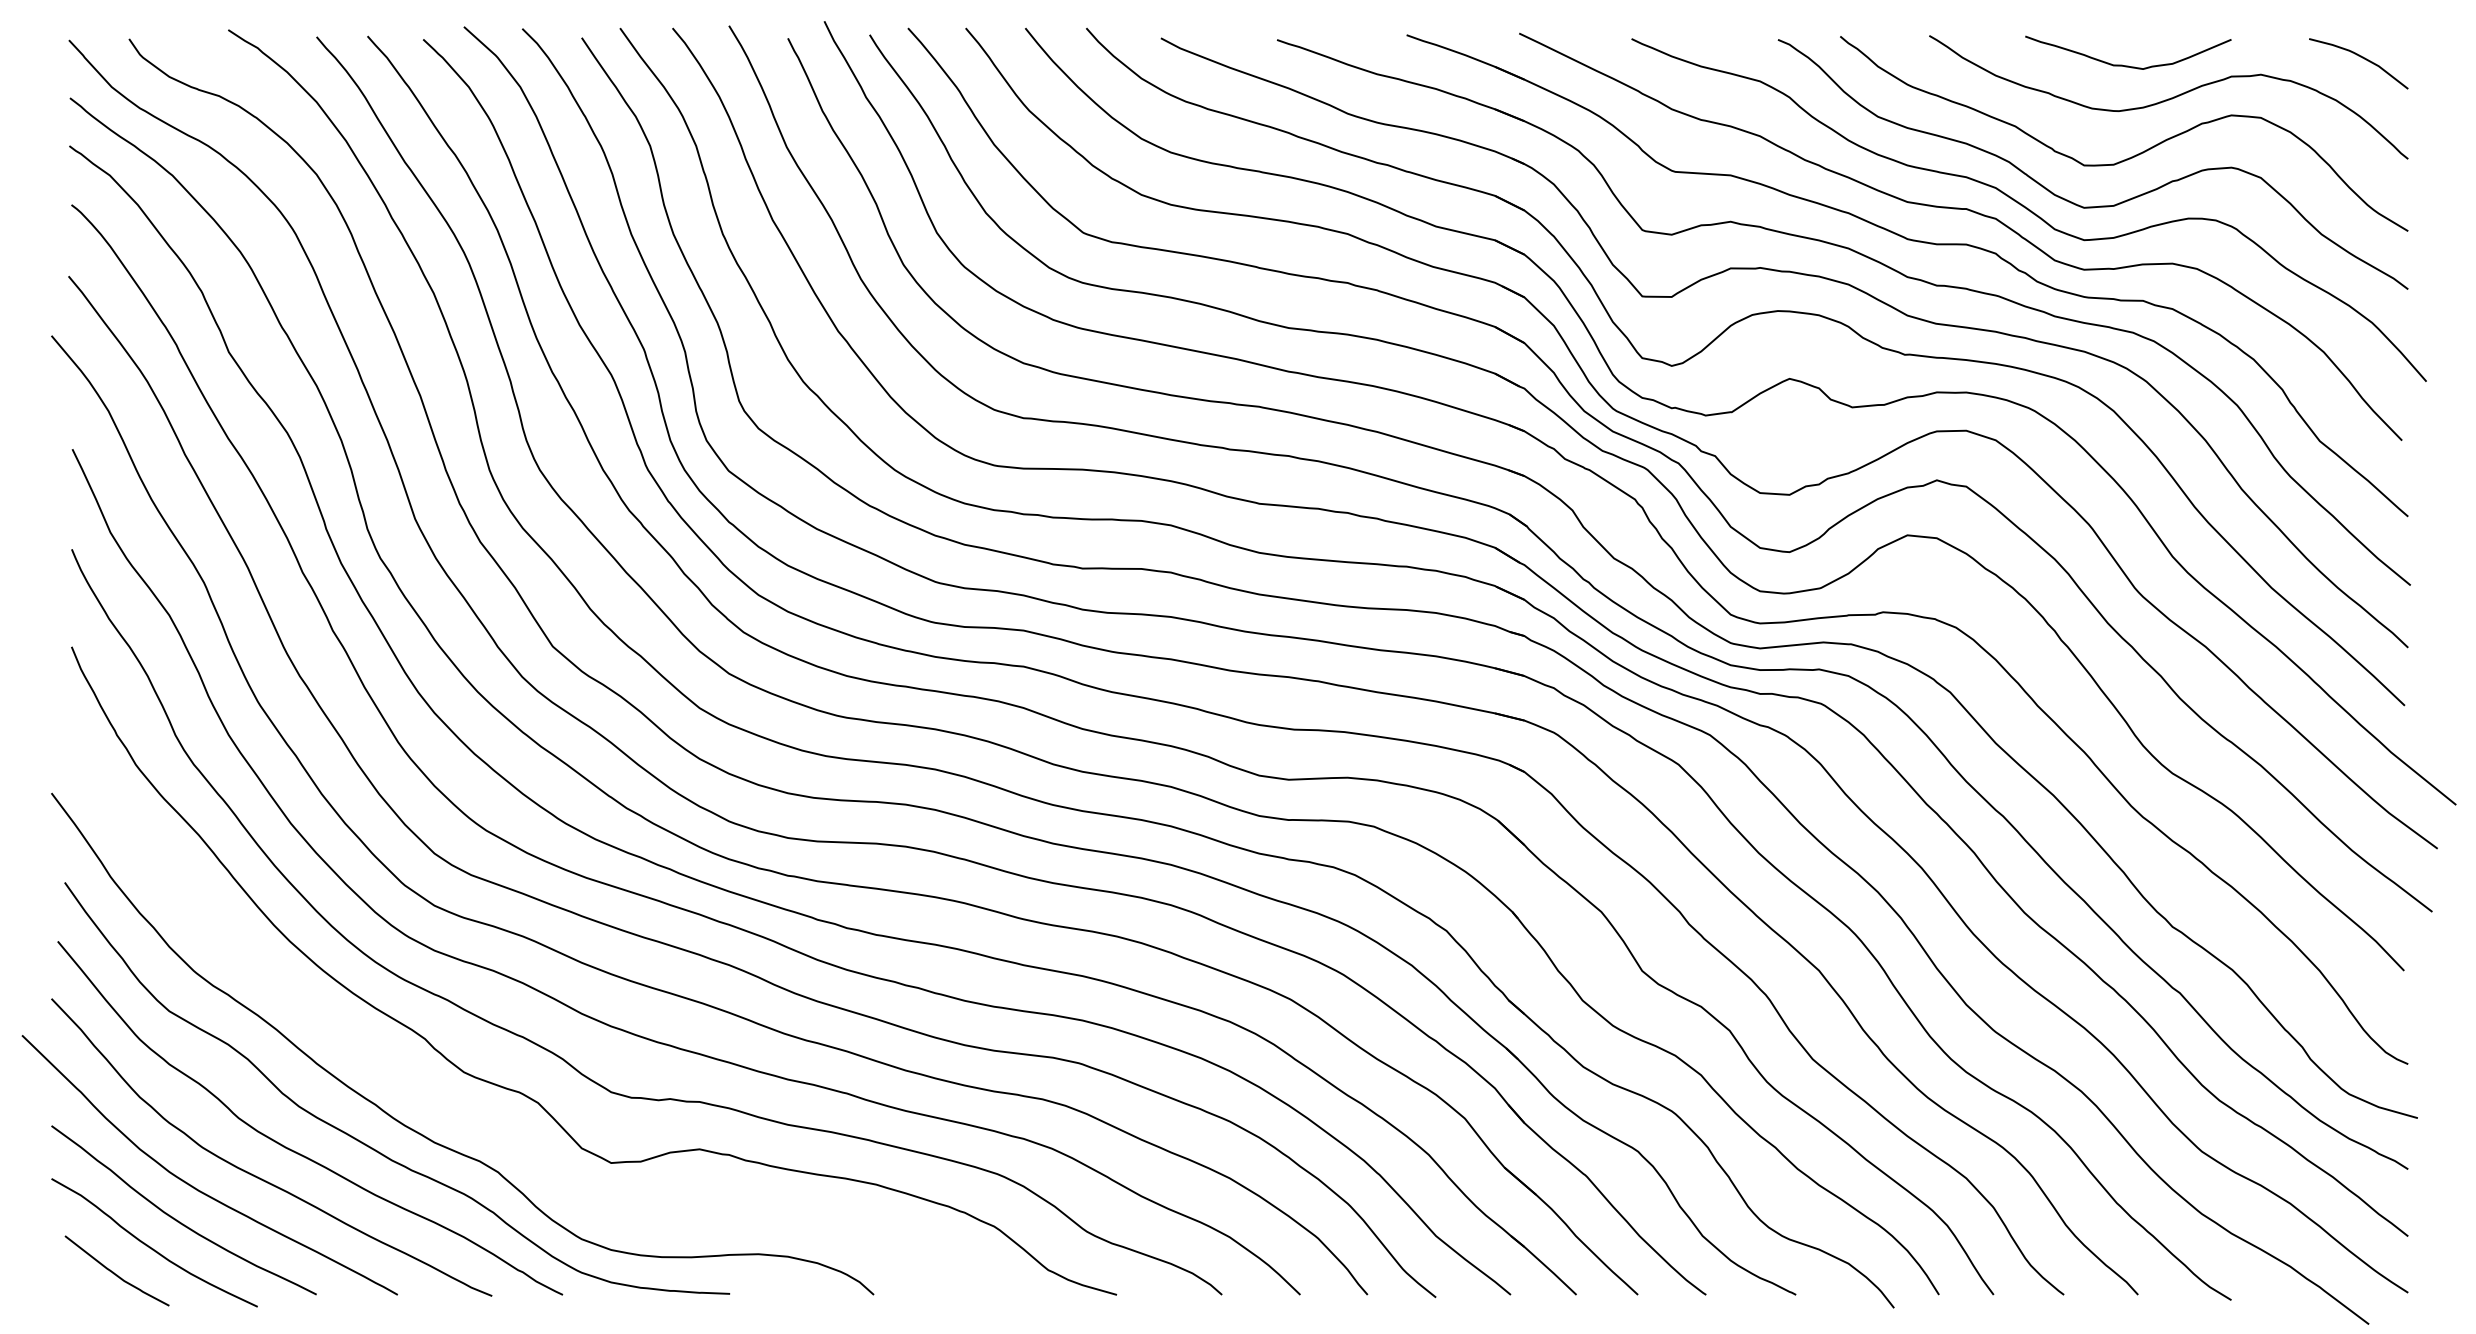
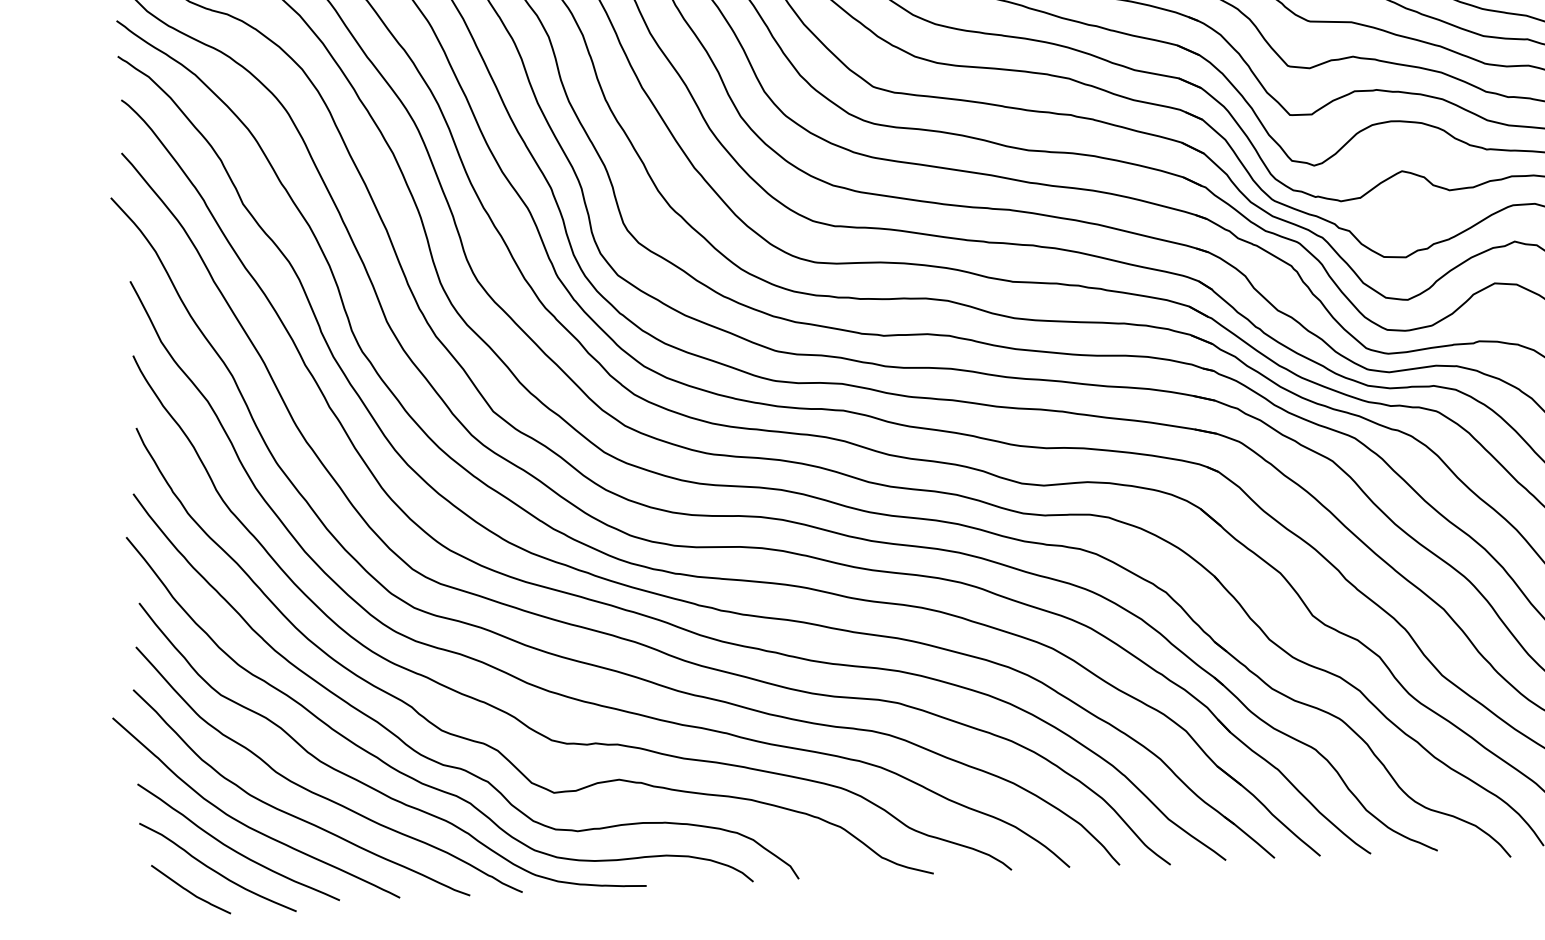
curve: (451, 1111) -> (433, 760), added

